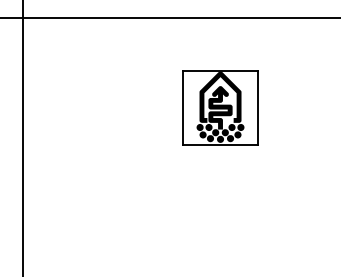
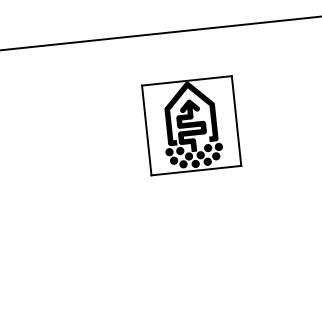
part: (220, 107) -> (191, 125), moved

